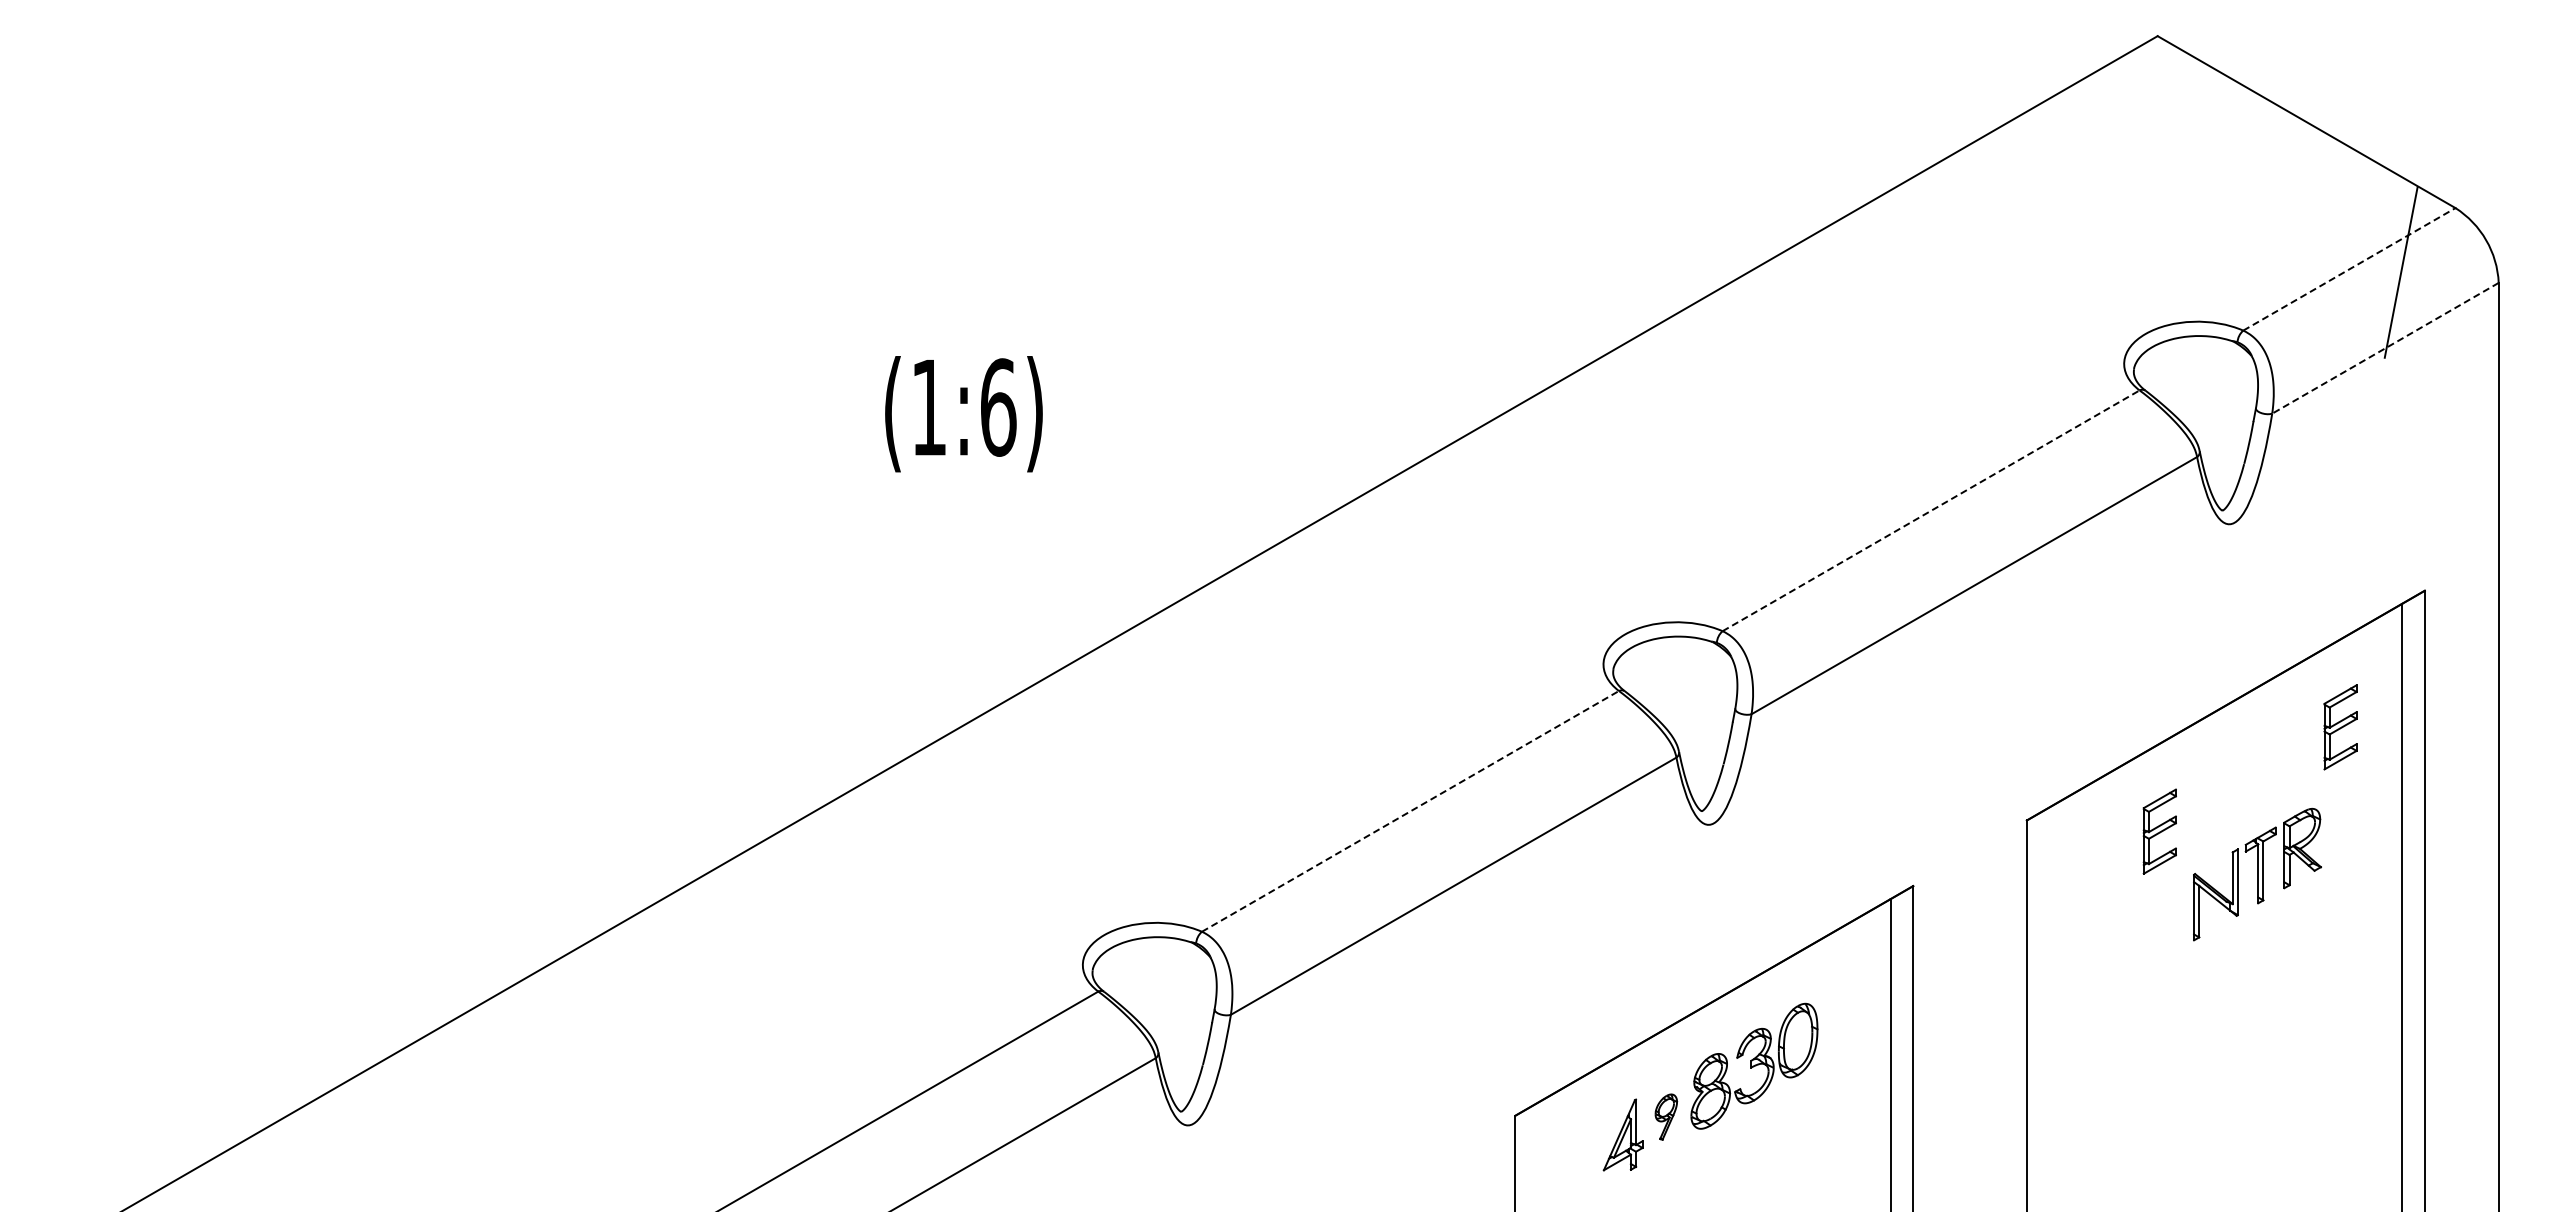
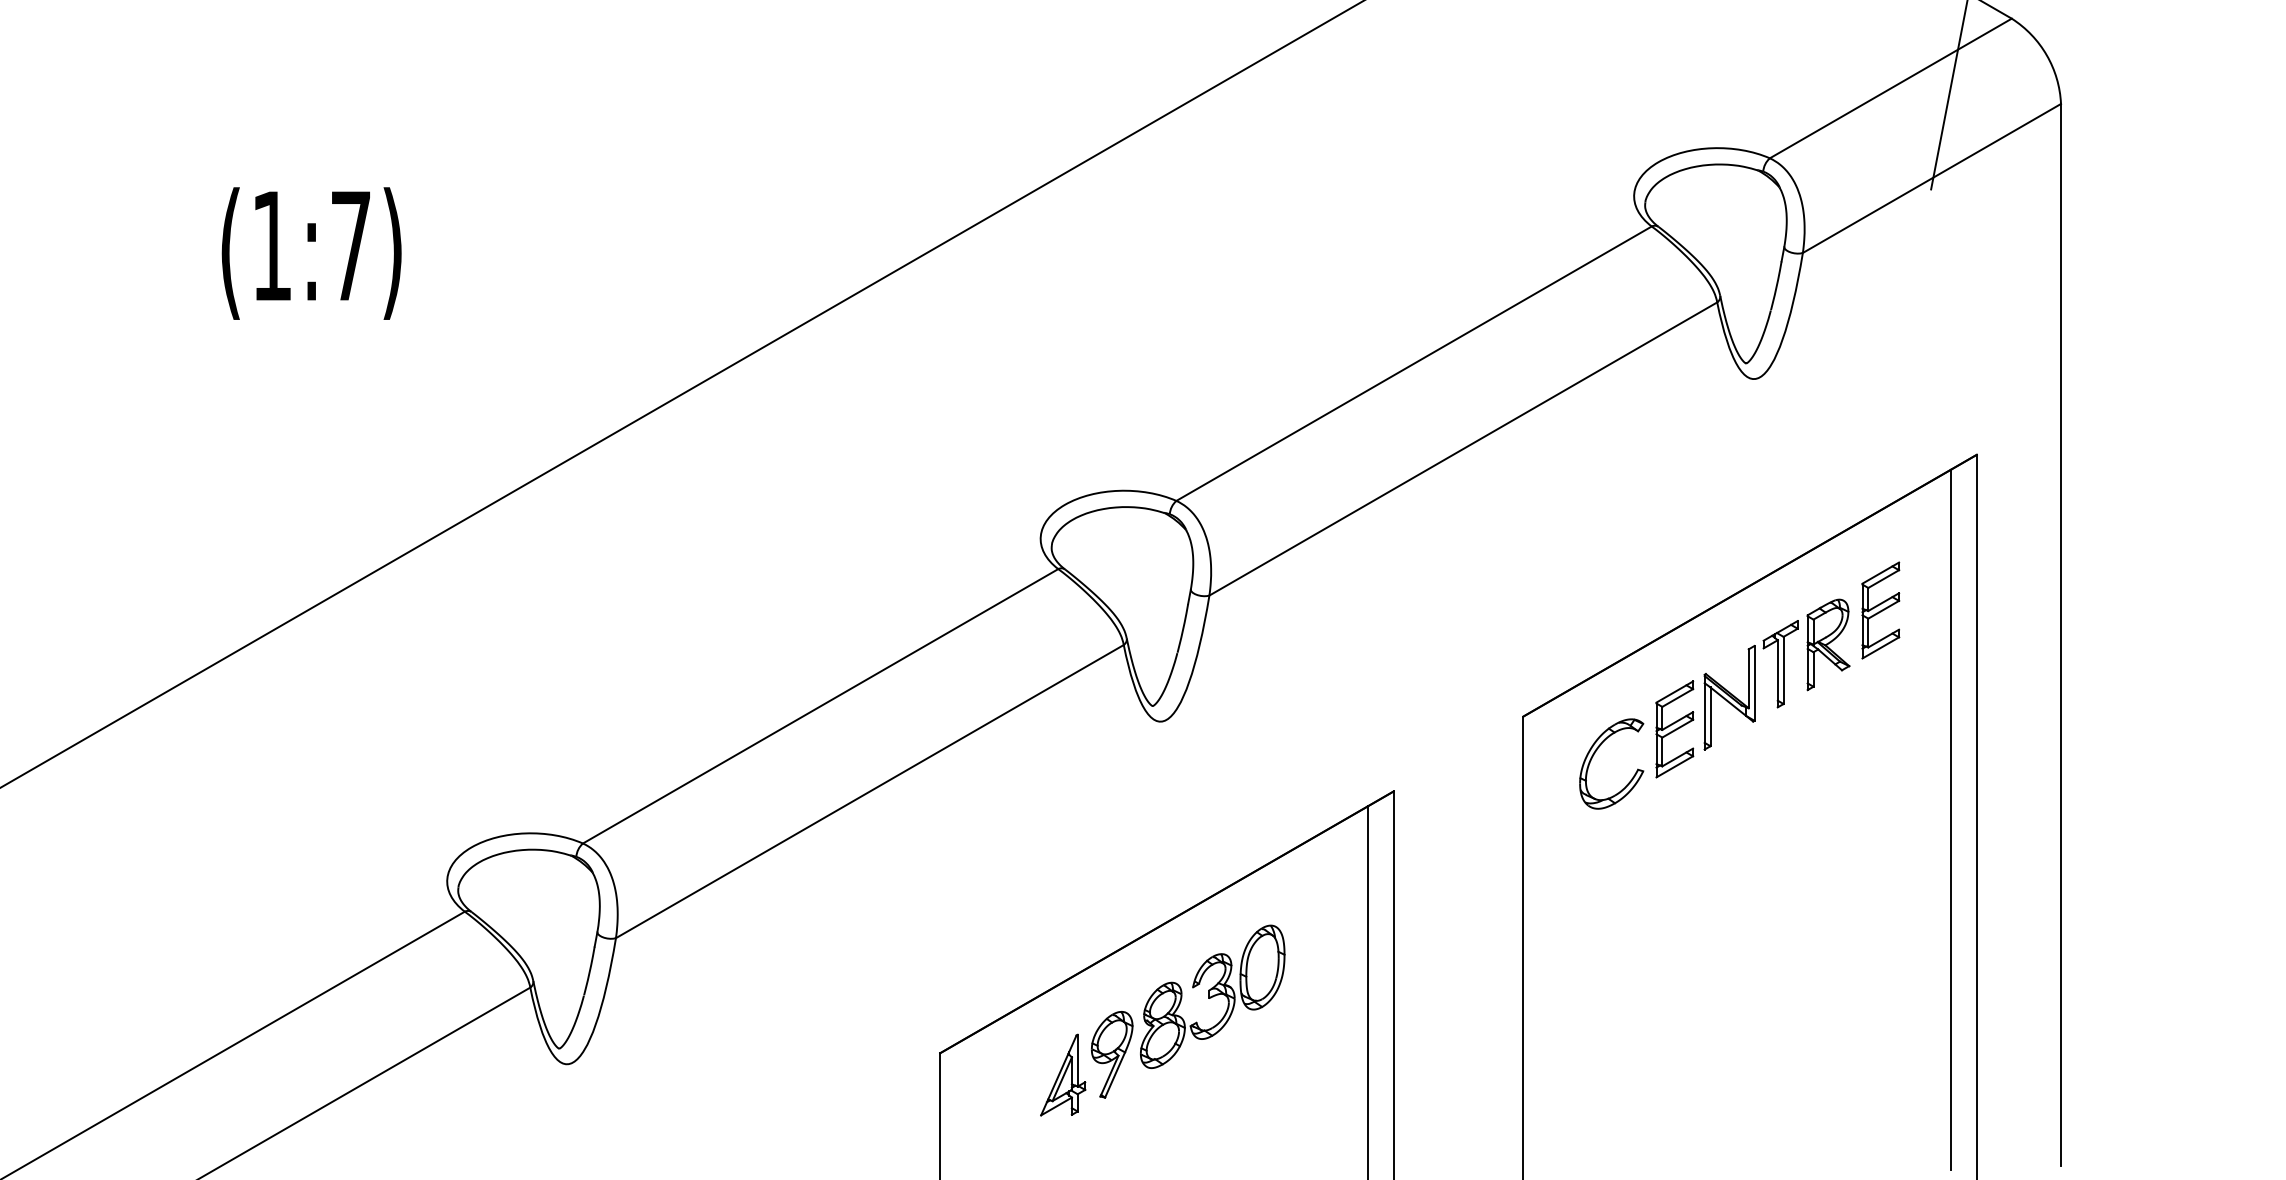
line: (2349, 269) -> (1890, 88), dashed -> solid
line: (2385, 348) -> (1931, 178), dashed -> solid
text: (998, 407) -> (351, 245), (1:6) -> (1:7)
line: (1931, 510) -> (1414, 363), dashed -> solid
line: (1410, 811) -> (820, 706), dashed -> solid
part: (2089, 854) -> (1594, 755), added
part: (2257, 874) -> (1776, 674), moved
part: (1666, 1116) -> (1112, 1054), size x1.67

